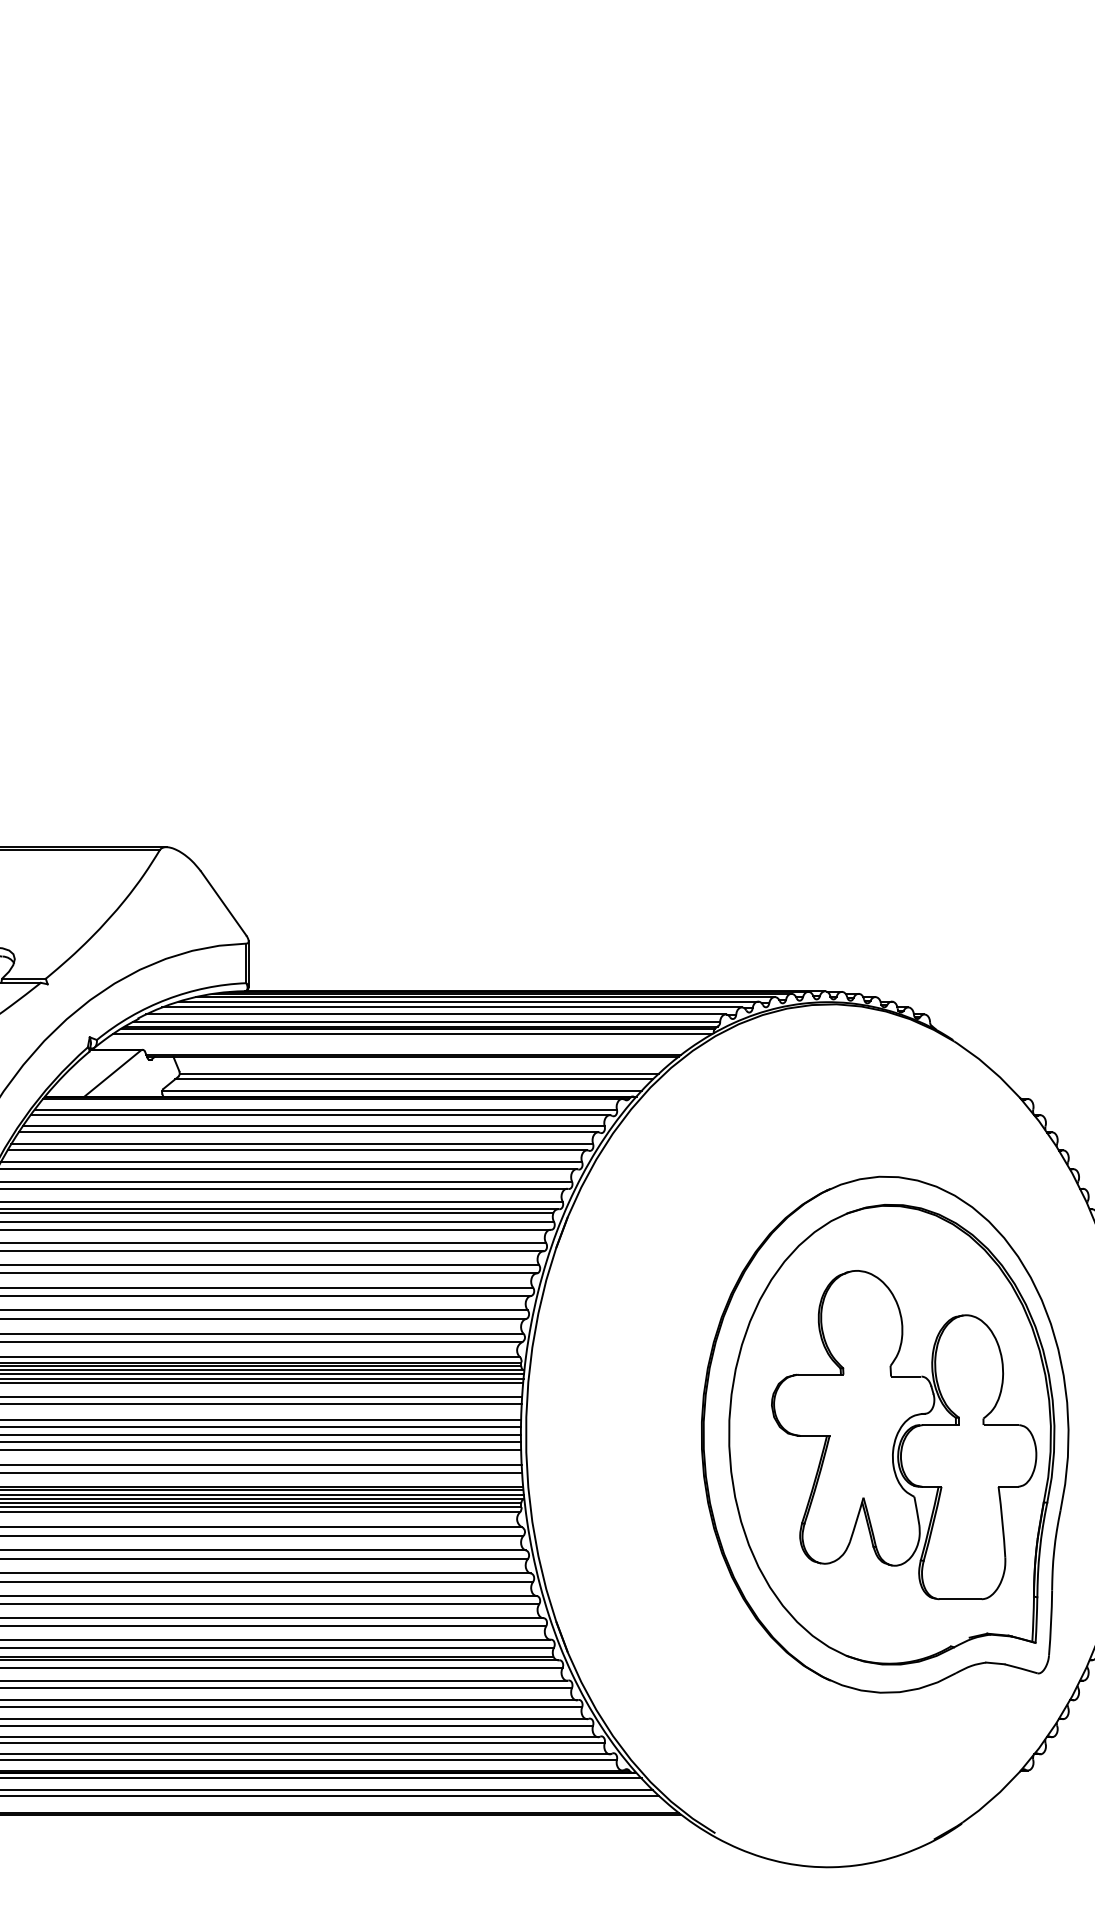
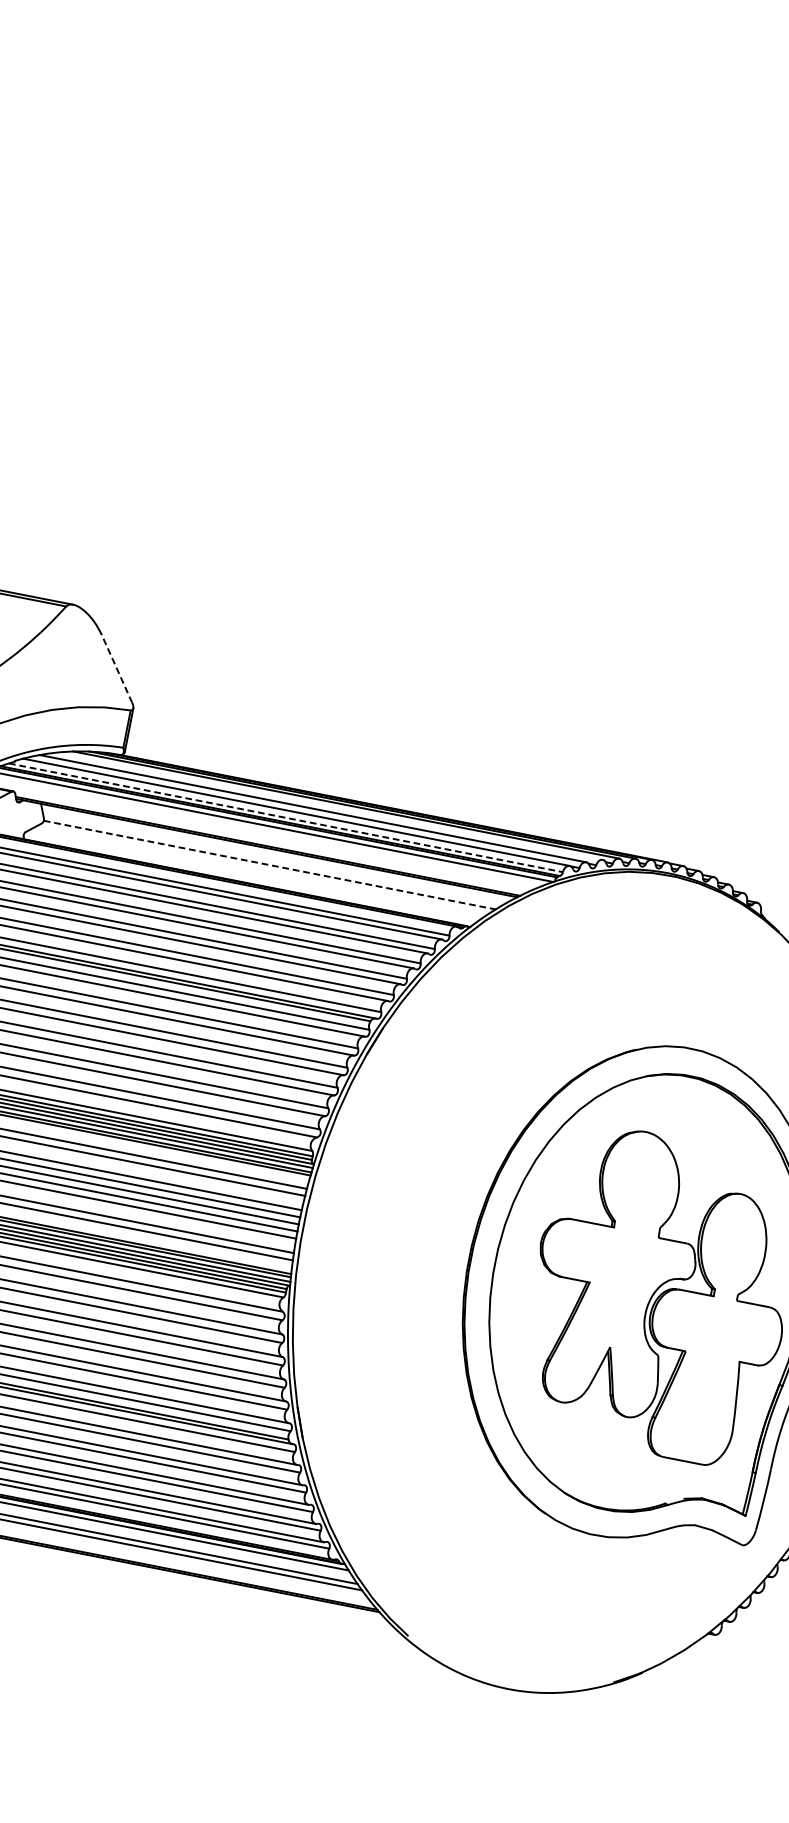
line: (223, 903) -> (116, 668), solid -> dashed
line: (468, 1001) -> (329, 806), removed
line: (426, 1022) -> (286, 818), solid -> dashed
line: (419, 1073) -> (269, 864), solid -> dashed
line: (414, 1079) -> (264, 869), removed
line: (401, 1091) -> (249, 878), removed

